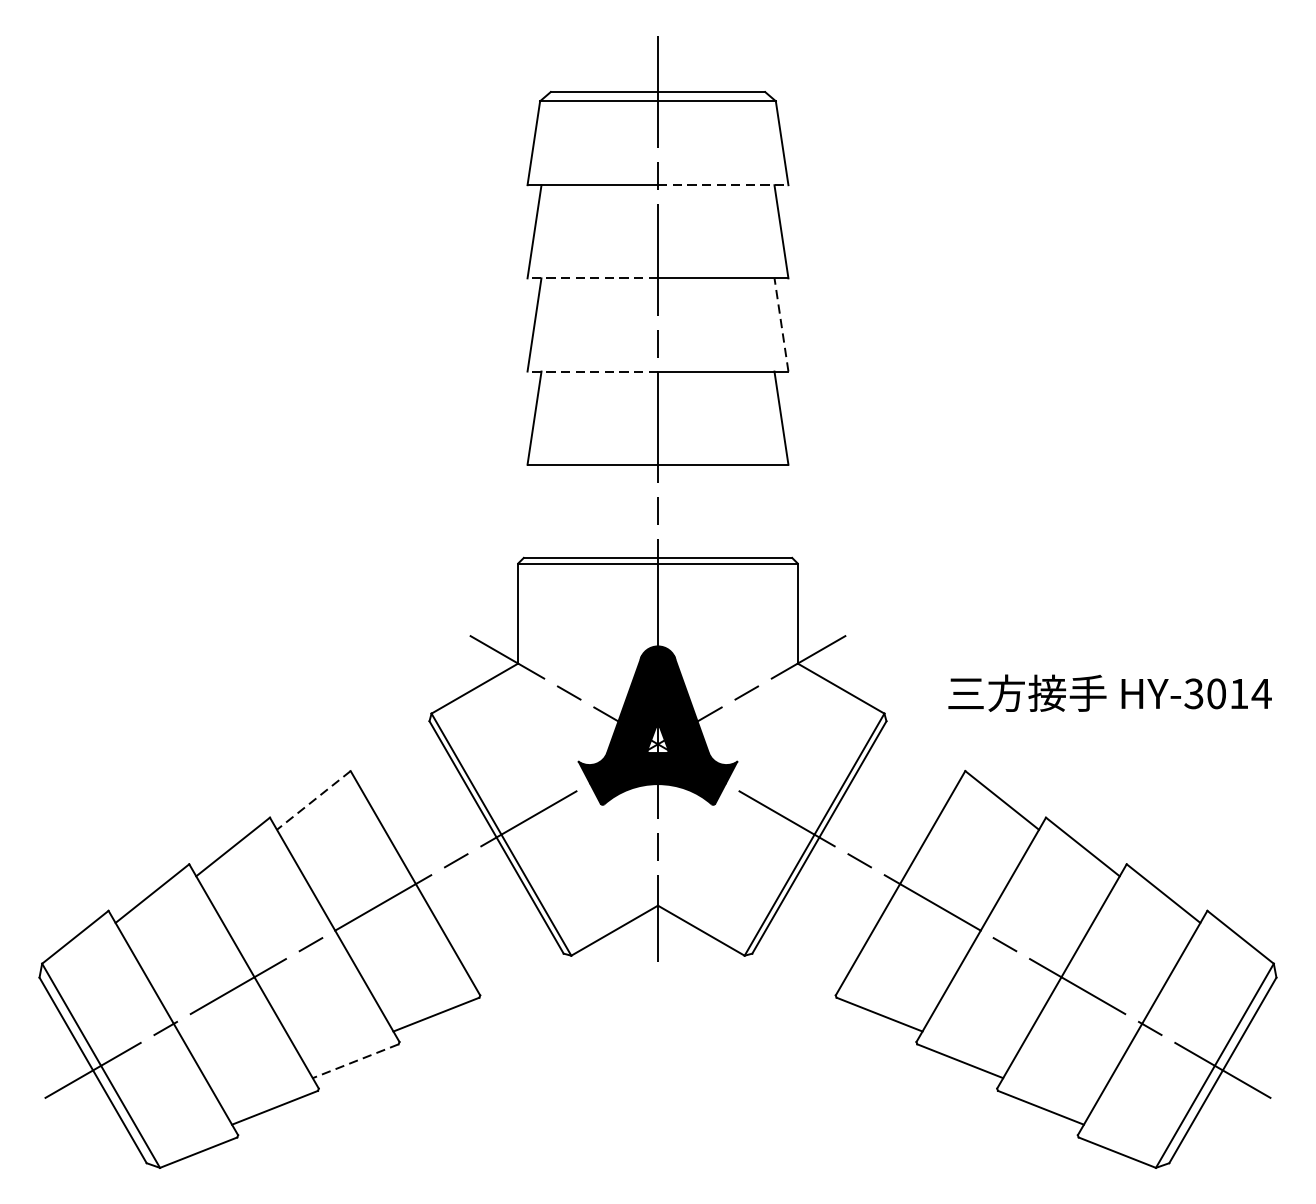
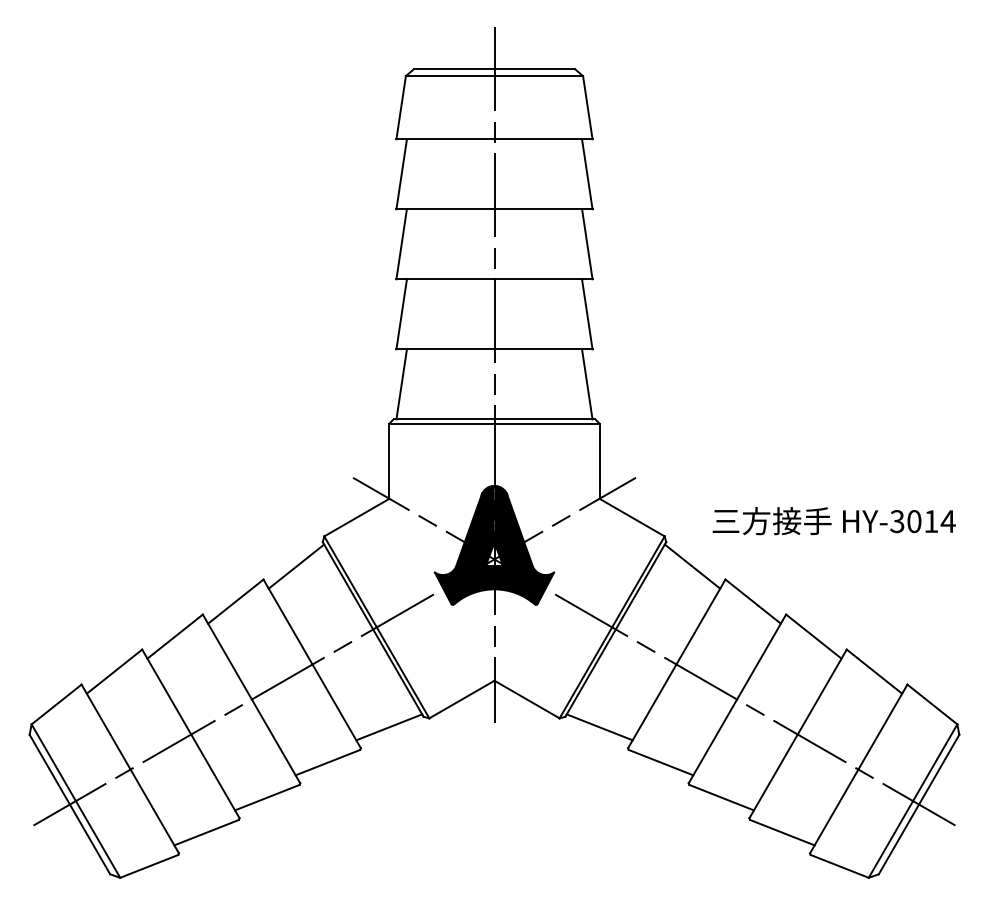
line: (724, 185) -> (544, 139), dashed -> solid
line: (591, 278) -> (444, 209), dashed -> solid
line: (781, 323) -> (587, 243), dashed -> solid
line: (591, 371) -> (444, 279), dashed -> solid
line: (534, 511) -> (401, 384), added
line: (781, 511) -> (587, 384), added
line: (394, 753) -> (296, 566), added
line: (921, 753) -> (692, 566), added
line: (313, 800) -> (235, 601), dashed -> solid
line: (518, 967) -> (389, 727), added
line: (797, 967) -> (599, 727), added
line: (355, 1061) -> (267, 797), dashed -> solid

